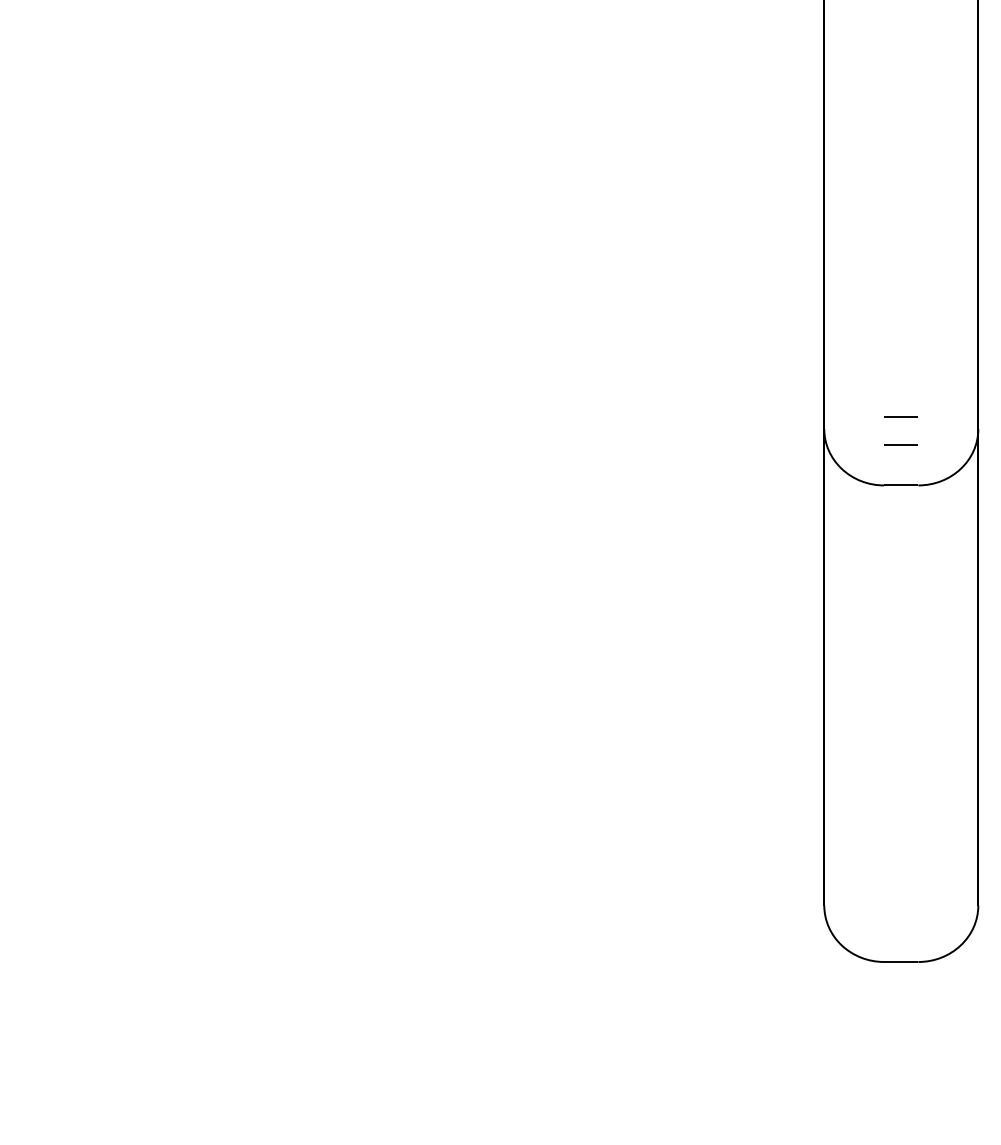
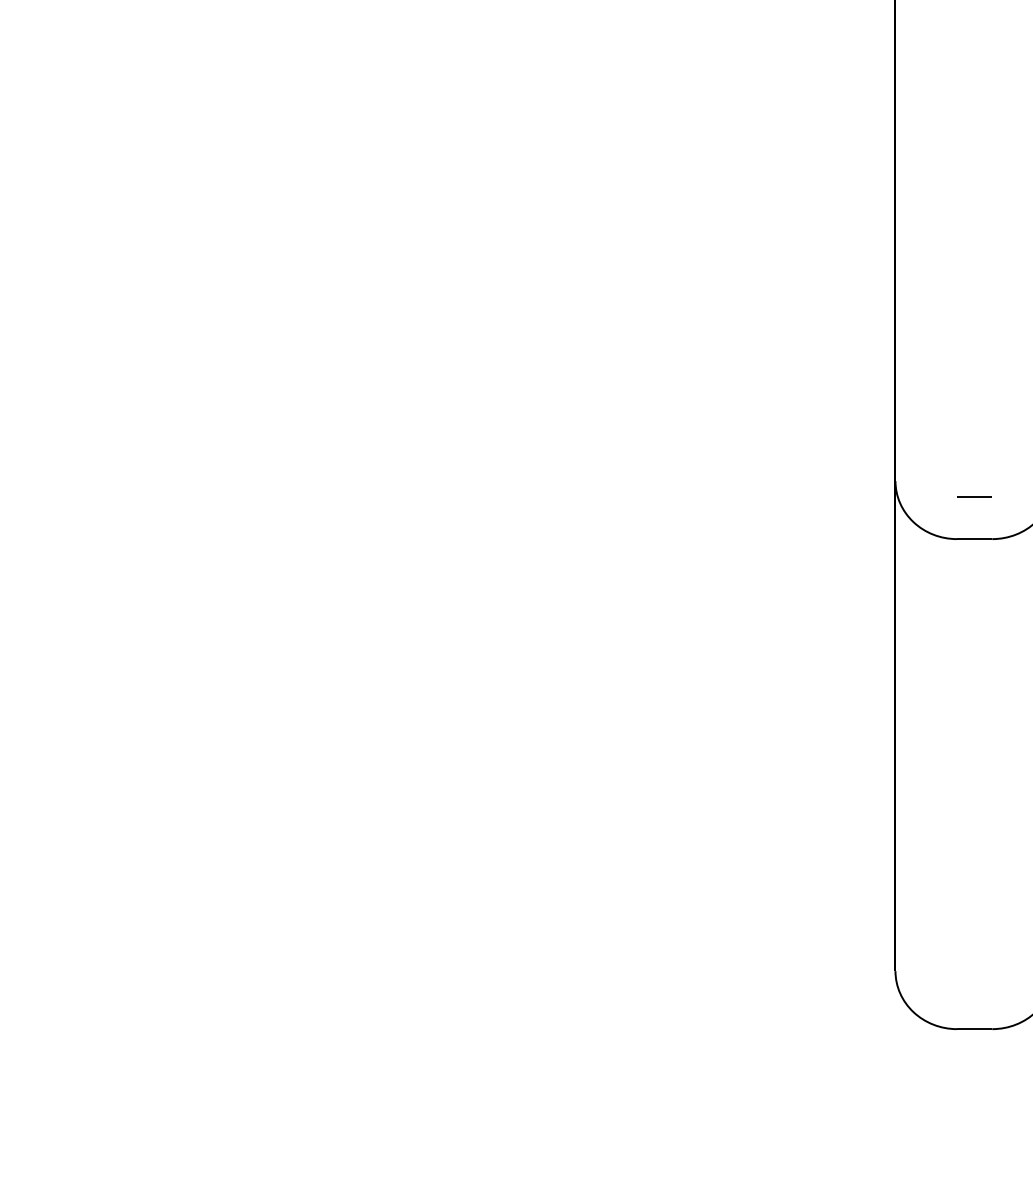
line: (901, 416) -> (974, 468), removed

